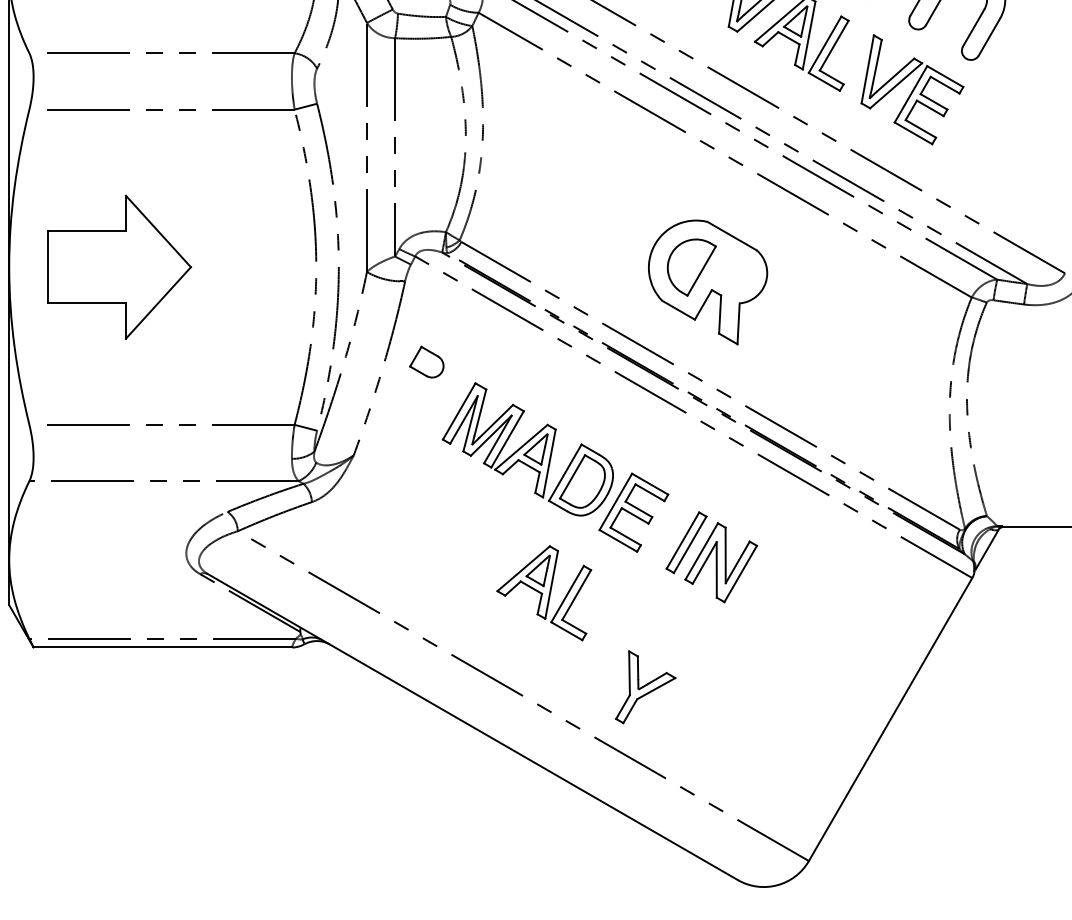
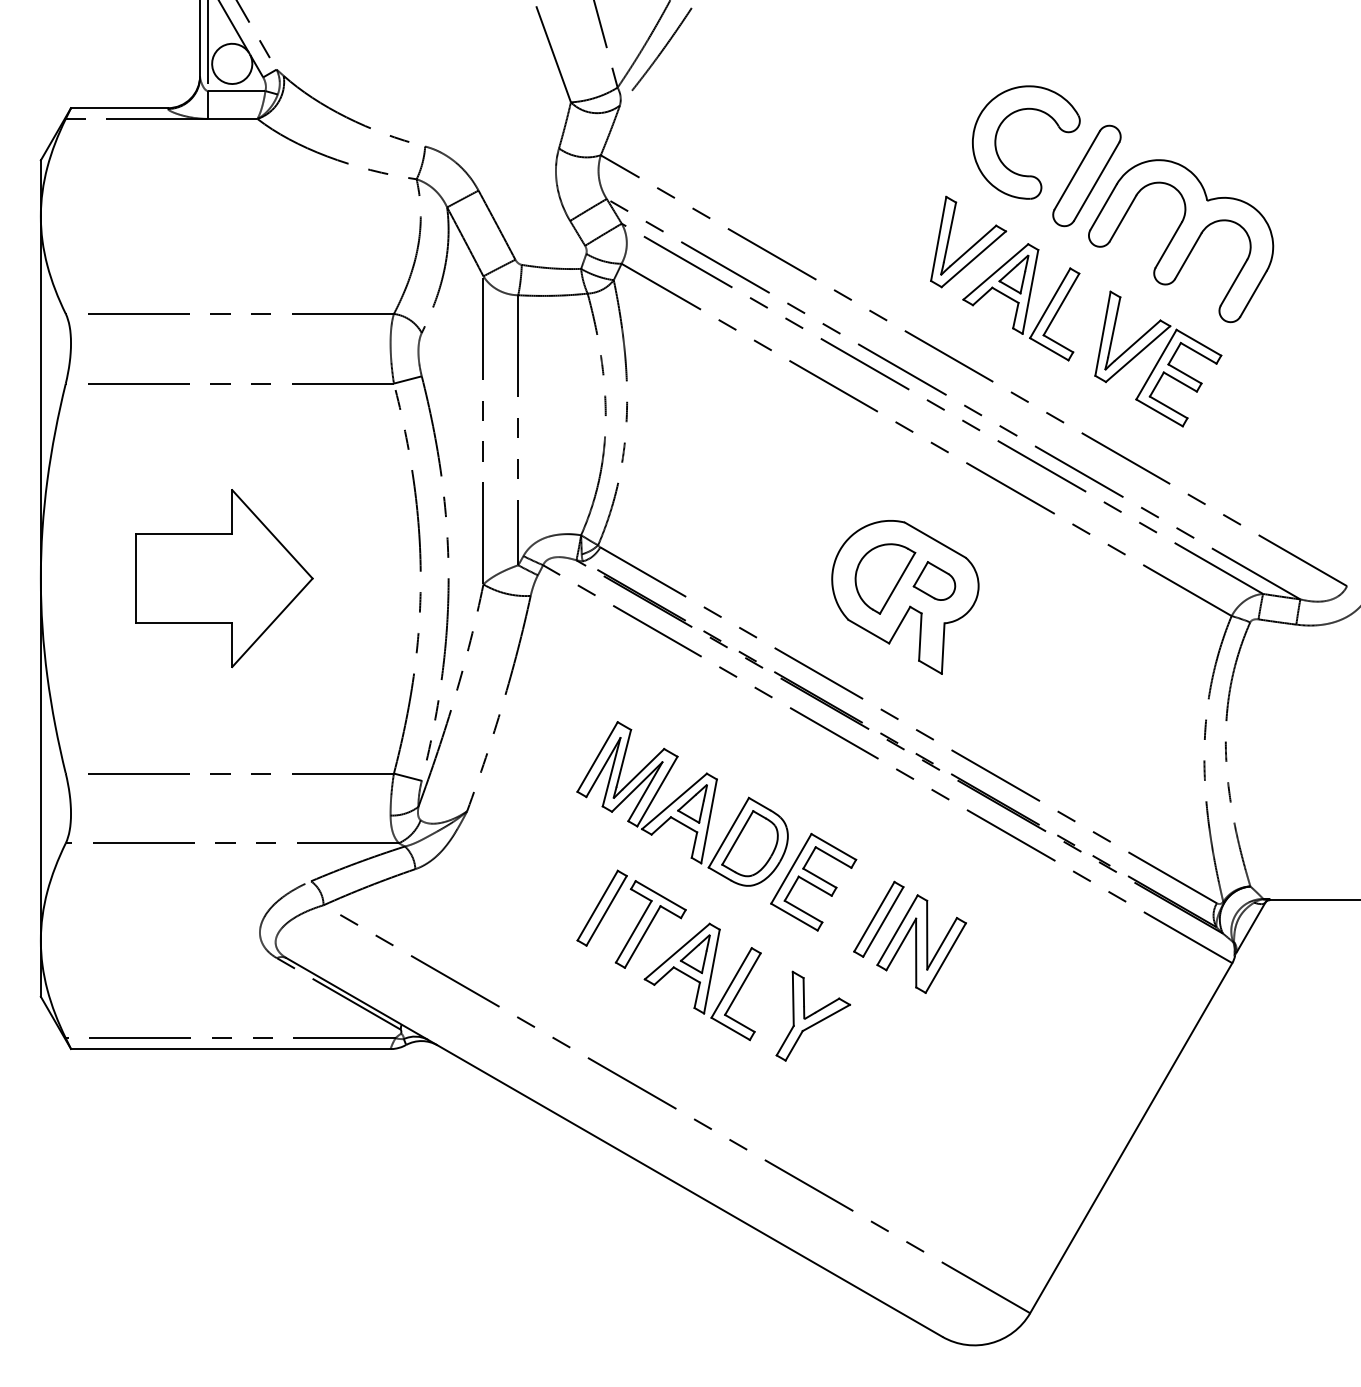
part: (119, 267) -> (224, 578), moved
part: (426, 361) -> (934, 580), moved
part: (492, 544) -> (638, 921), added
part: (645, 686) -> (813, 1015), moved

